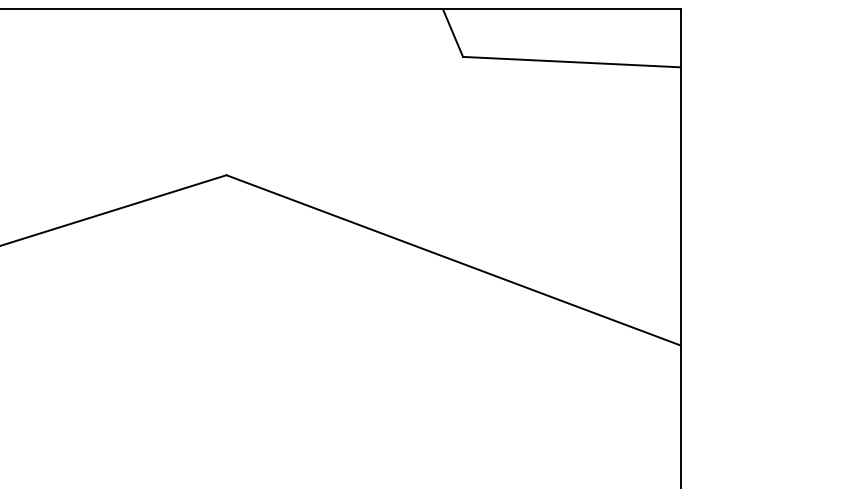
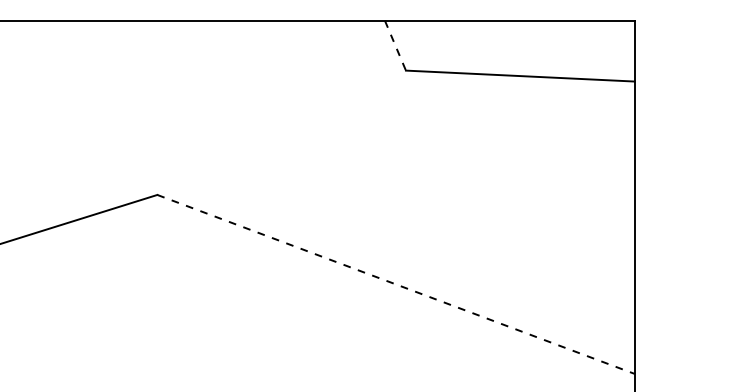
line: (453, 33) -> (395, 46), solid -> dashed
line: (453, 260) -> (395, 284), solid -> dashed

